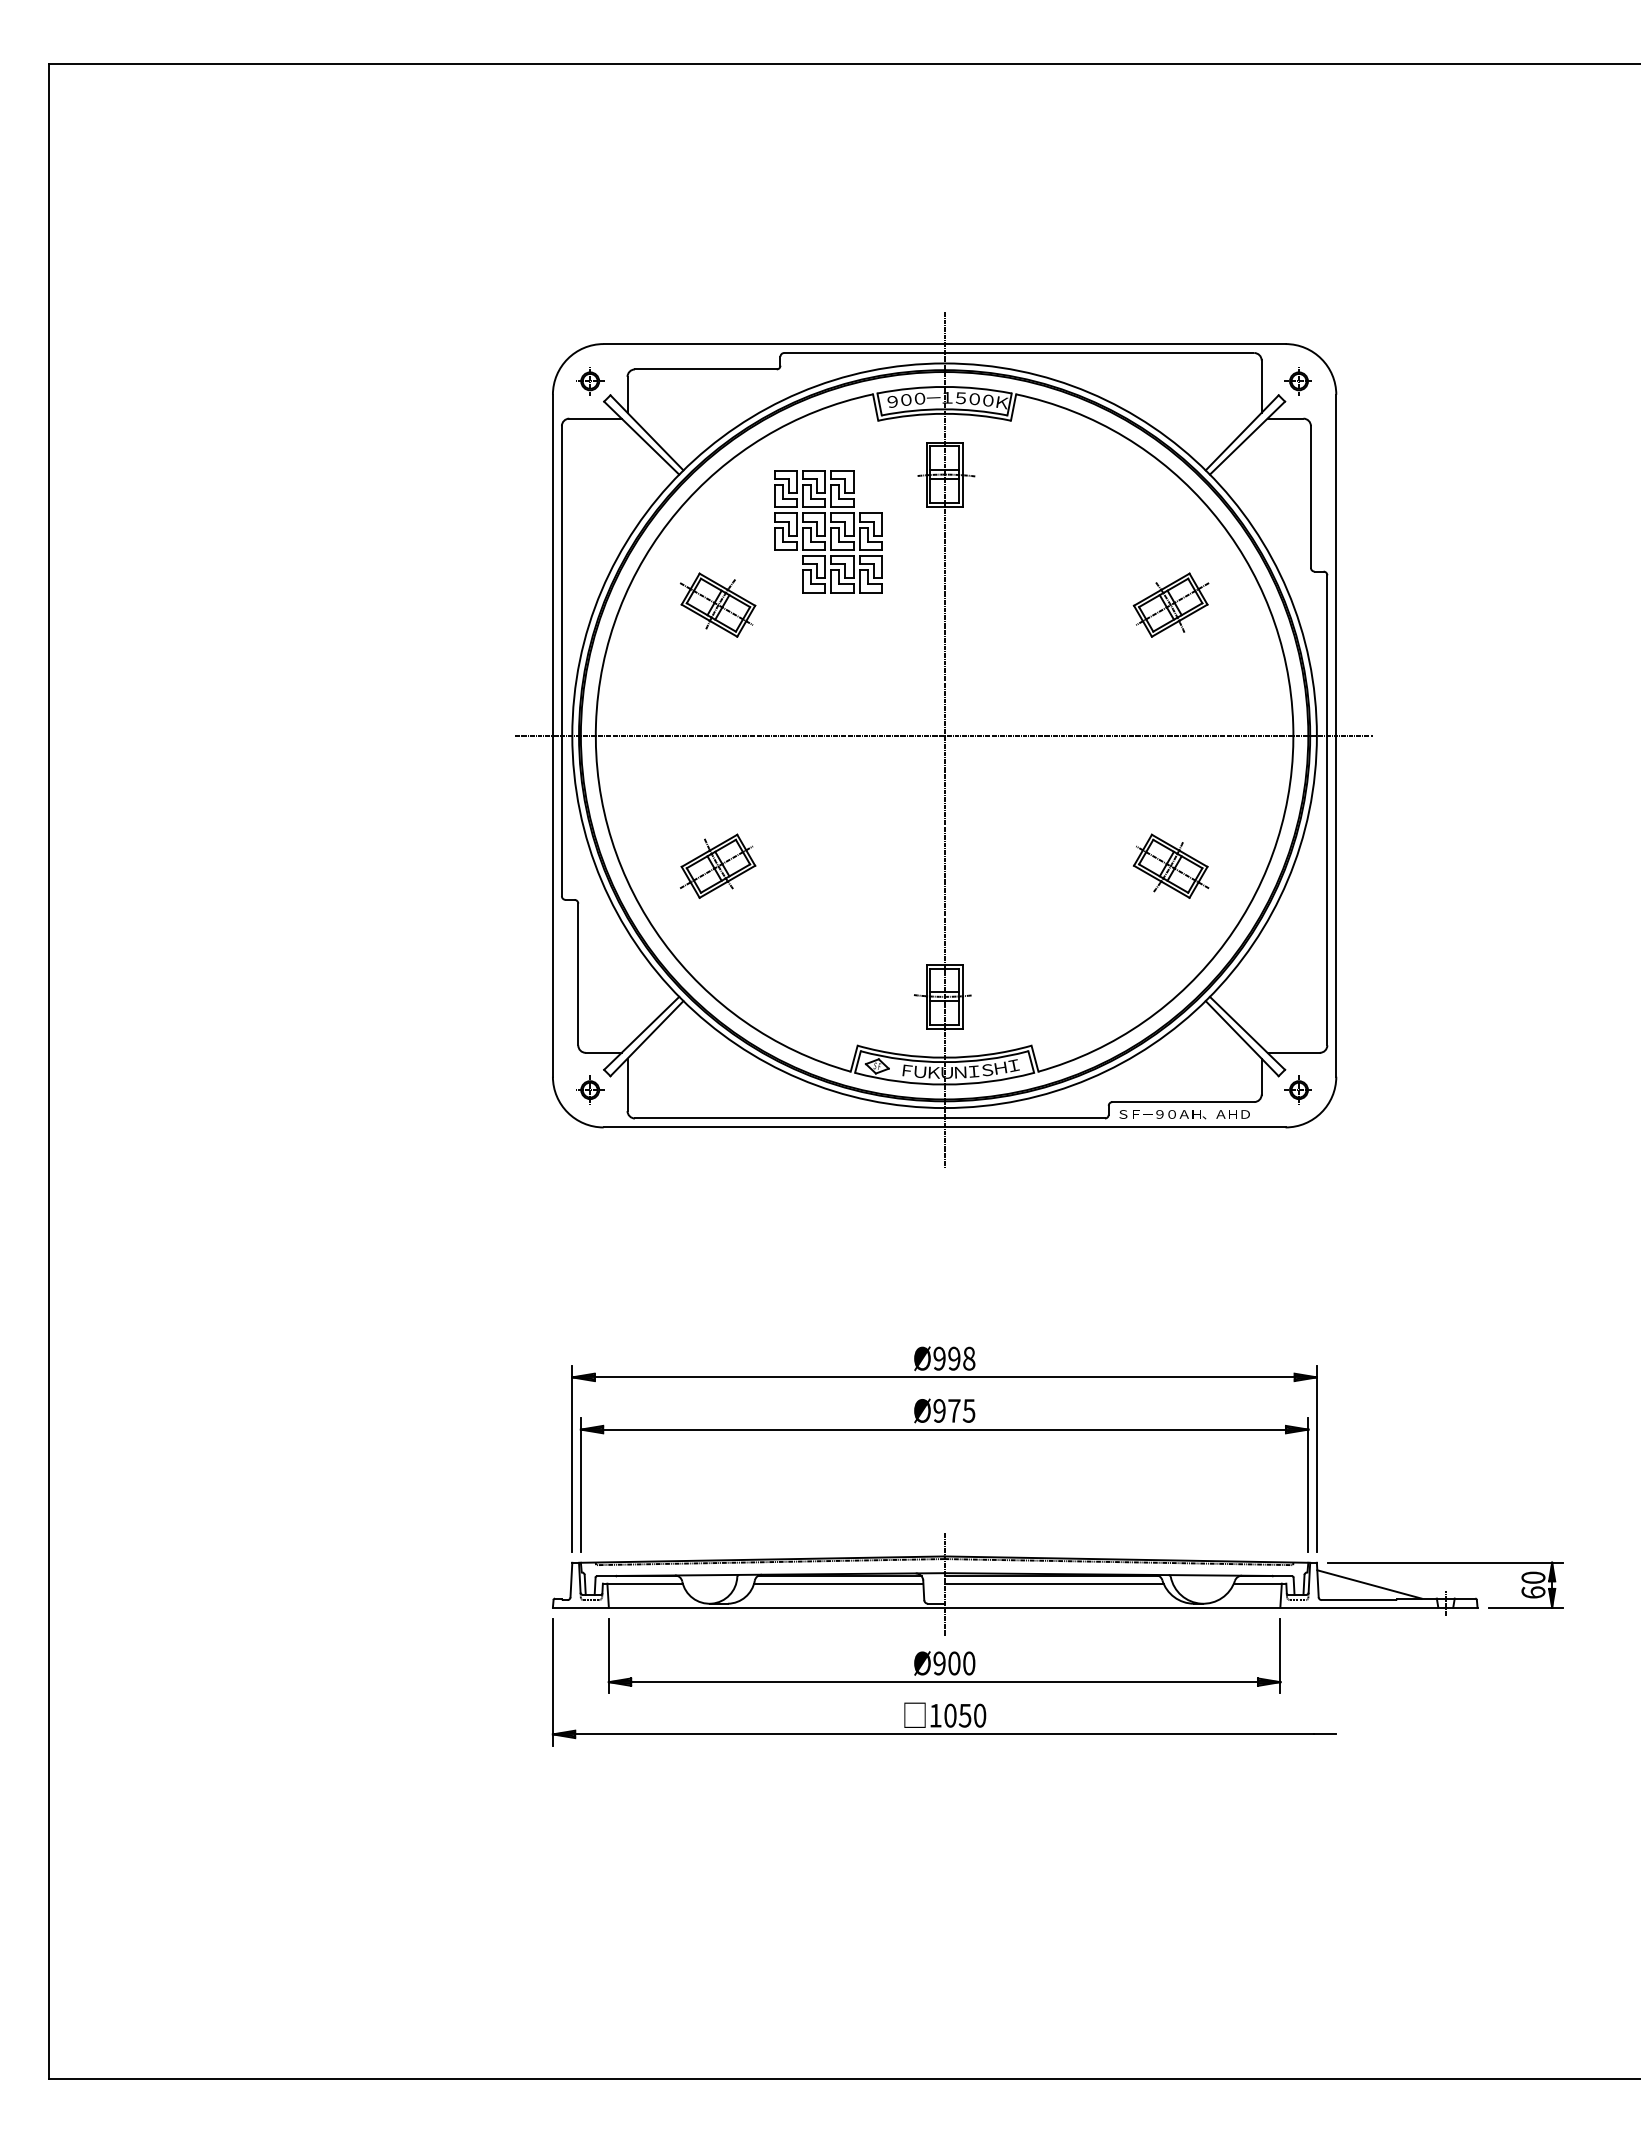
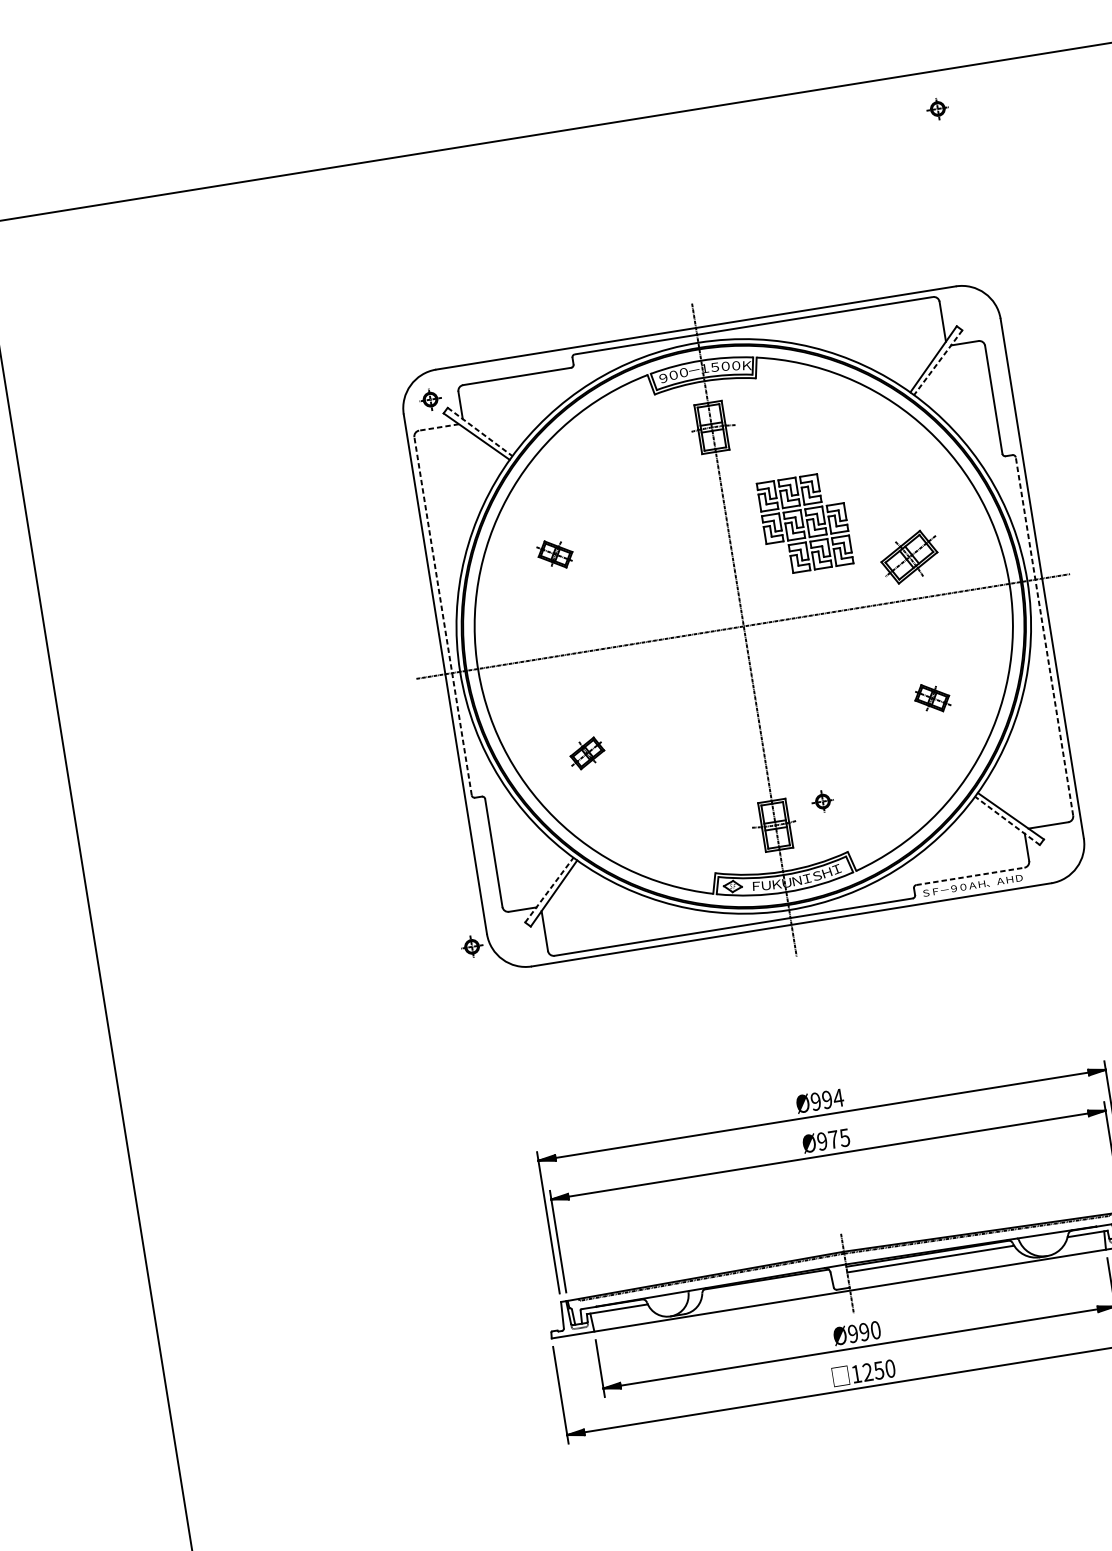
part: (1297, 381) -> (936, 109), moved
line: (595, 418) -> (439, 427), solid -> dashed
line: (647, 433) -> (480, 432), solid -> dashed
line: (1247, 438) -> (938, 362), solid -> dashed
part: (828, 531) -> (805, 523), moved
part: (718, 604) -> (555, 554), size x0.6
part: (1170, 604) -> (909, 556), moved
line: (561, 660) -> (442, 615), solid -> dashed
line: (1327, 809) -> (1044, 635), solid -> dashed
part: (718, 865) -> (587, 752), size x0.6
part: (1171, 865) -> (932, 697), size x0.6
line: (642, 1033) -> (549, 890), solid -> dashed
line: (1241, 1038) -> (1006, 820), solid -> dashed
part: (590, 1089) -> (472, 946), moved
part: (1297, 1089) -> (821, 801), moved
line: (1183, 1102) -> (970, 876), solid -> dashed
text: (968, 1358) -> (838, 1097), Ø998 -> Ø994
line: (838, 1583) -> (766, 1285), removed
text: (954, 1663) -> (864, 1332), Ø900 -> Ø990
text: (950, 1715) -> (867, 1372), 1050 -> 1250

